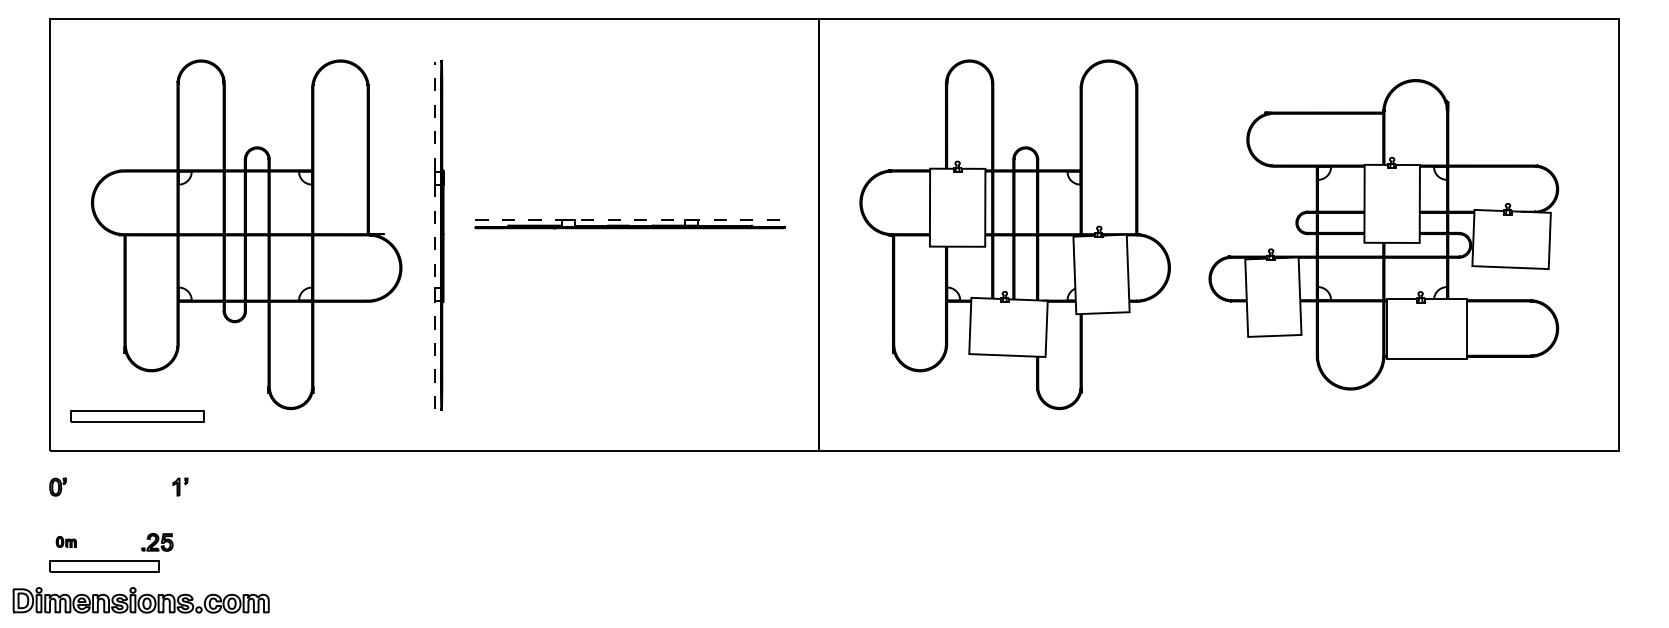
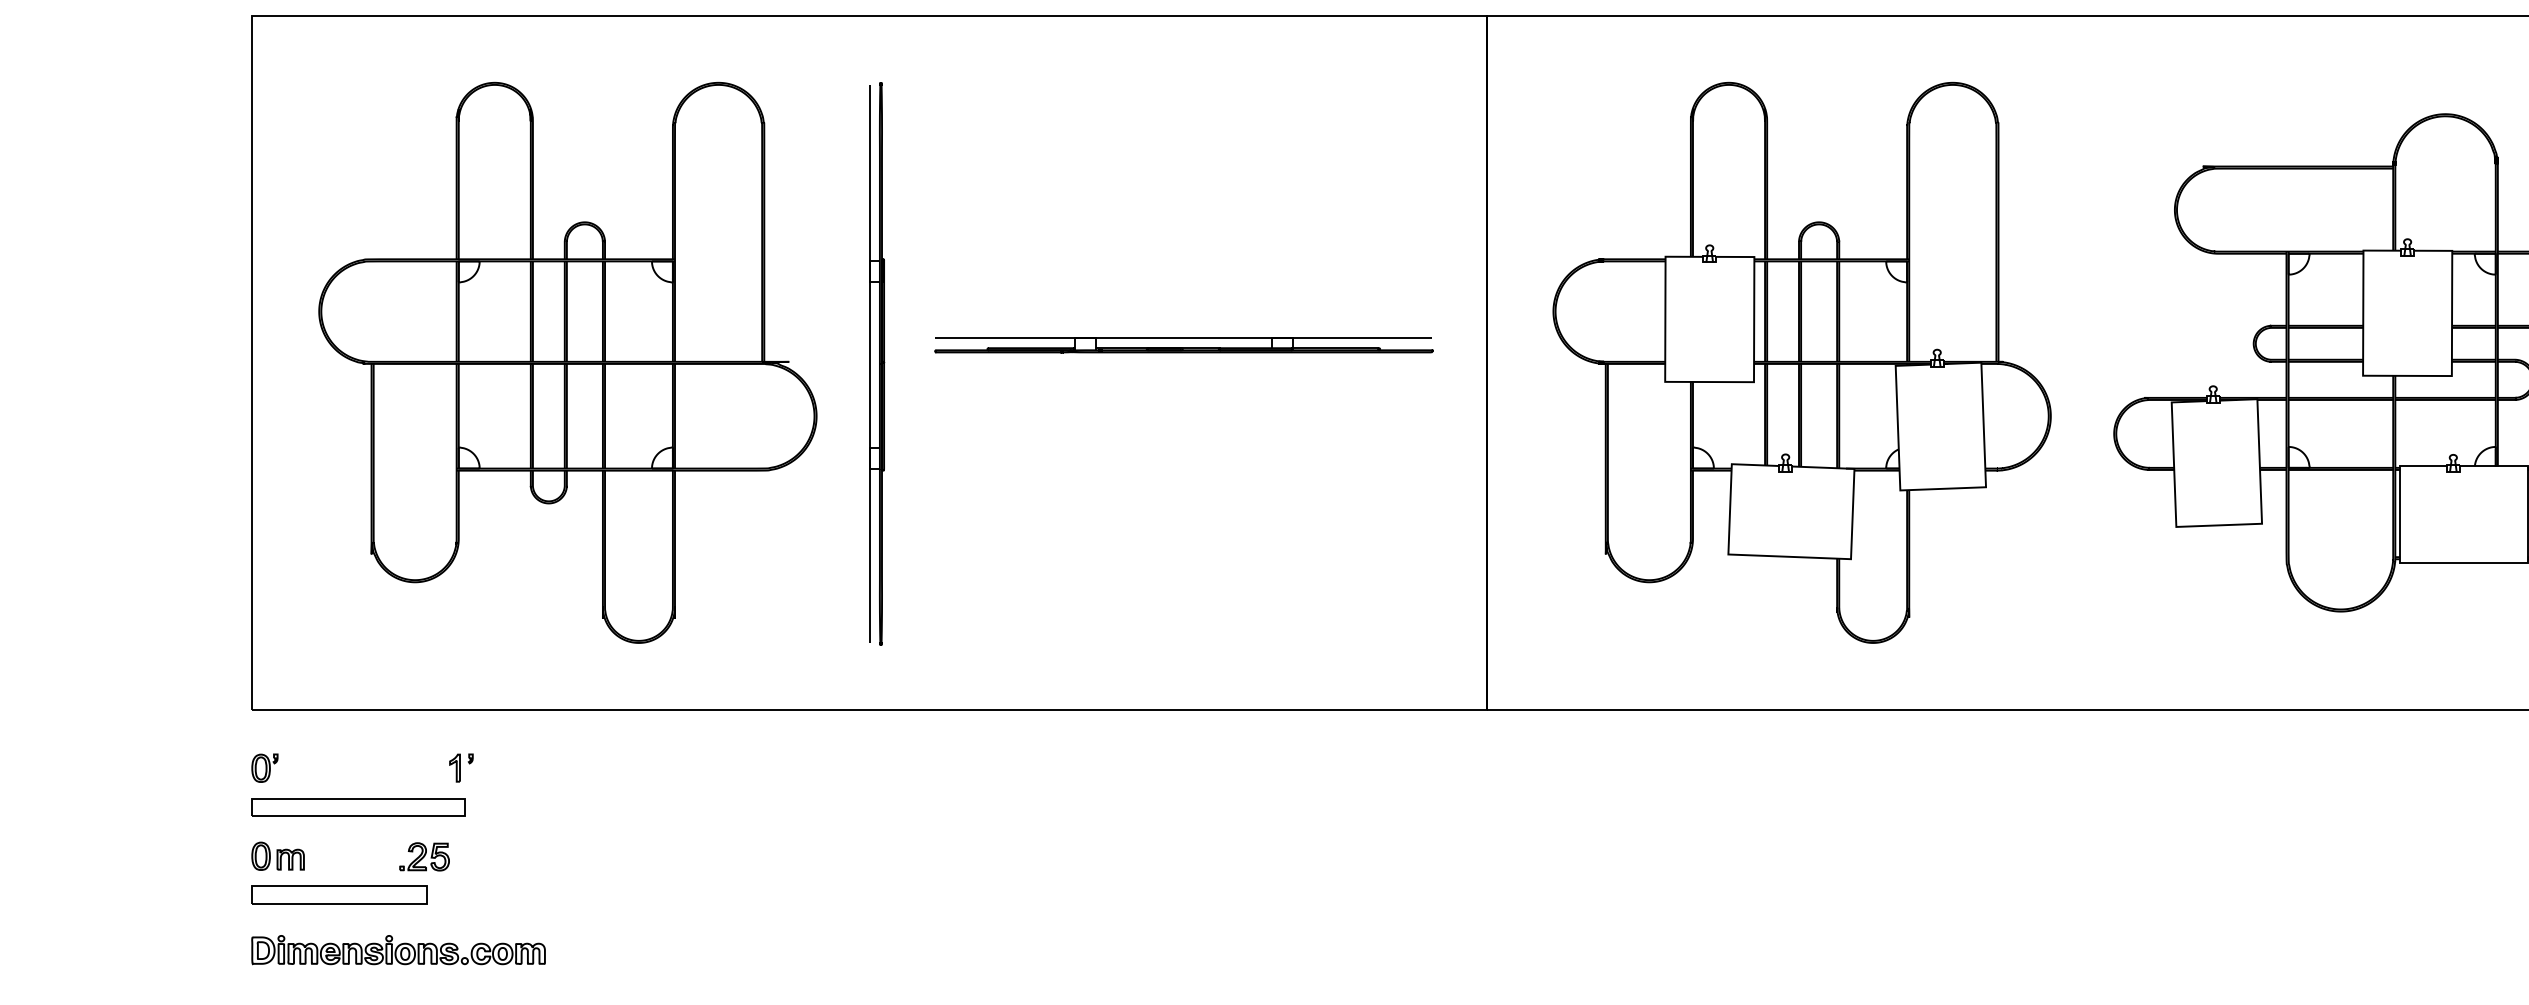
line: (630, 219) -> (1184, 338), dashed -> solid
line: (434, 235) -> (869, 364), dashed -> solid
part: (137, 416) -> (358, 807), moved
part: (66, 541) -> (278, 855), size x1.67
part: (141, 600) -> (398, 950), size x0.71

